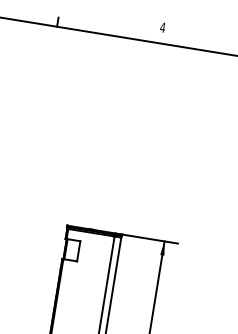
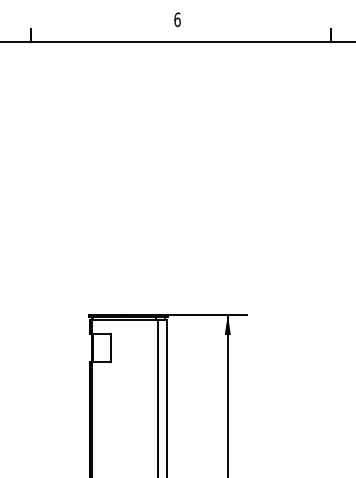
text: (162, 27) -> (177, 19), 4 -> 6

